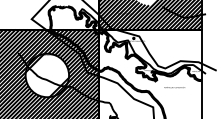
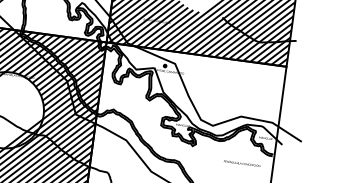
text: (174, 87) -> (241, 163), moved

